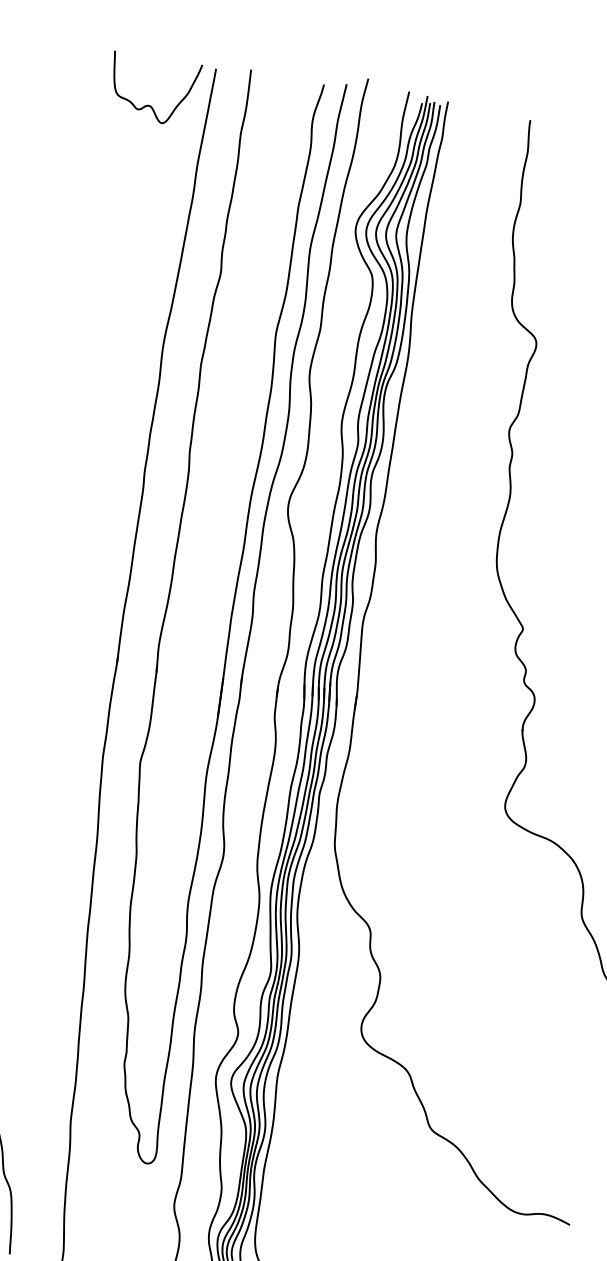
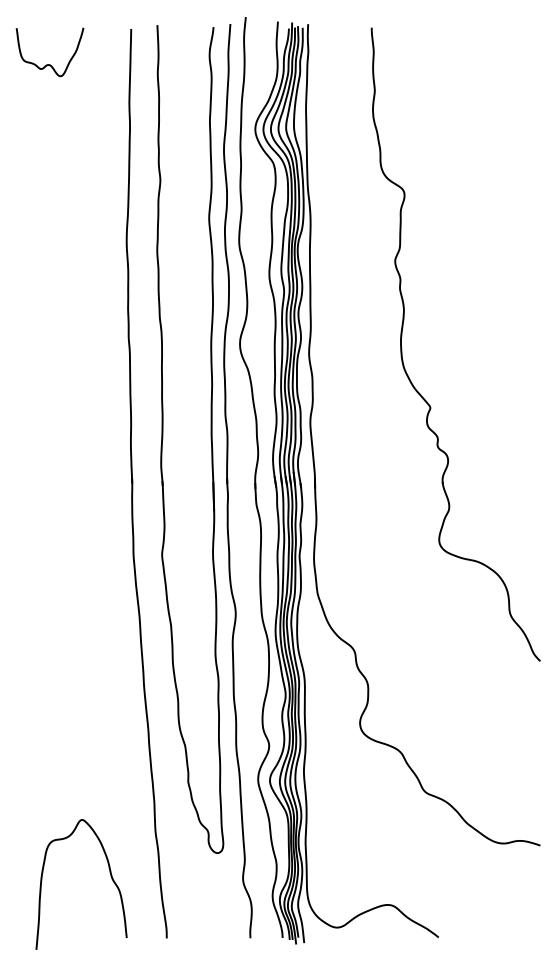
curve: (149, 105) -> (49, 64), moved

